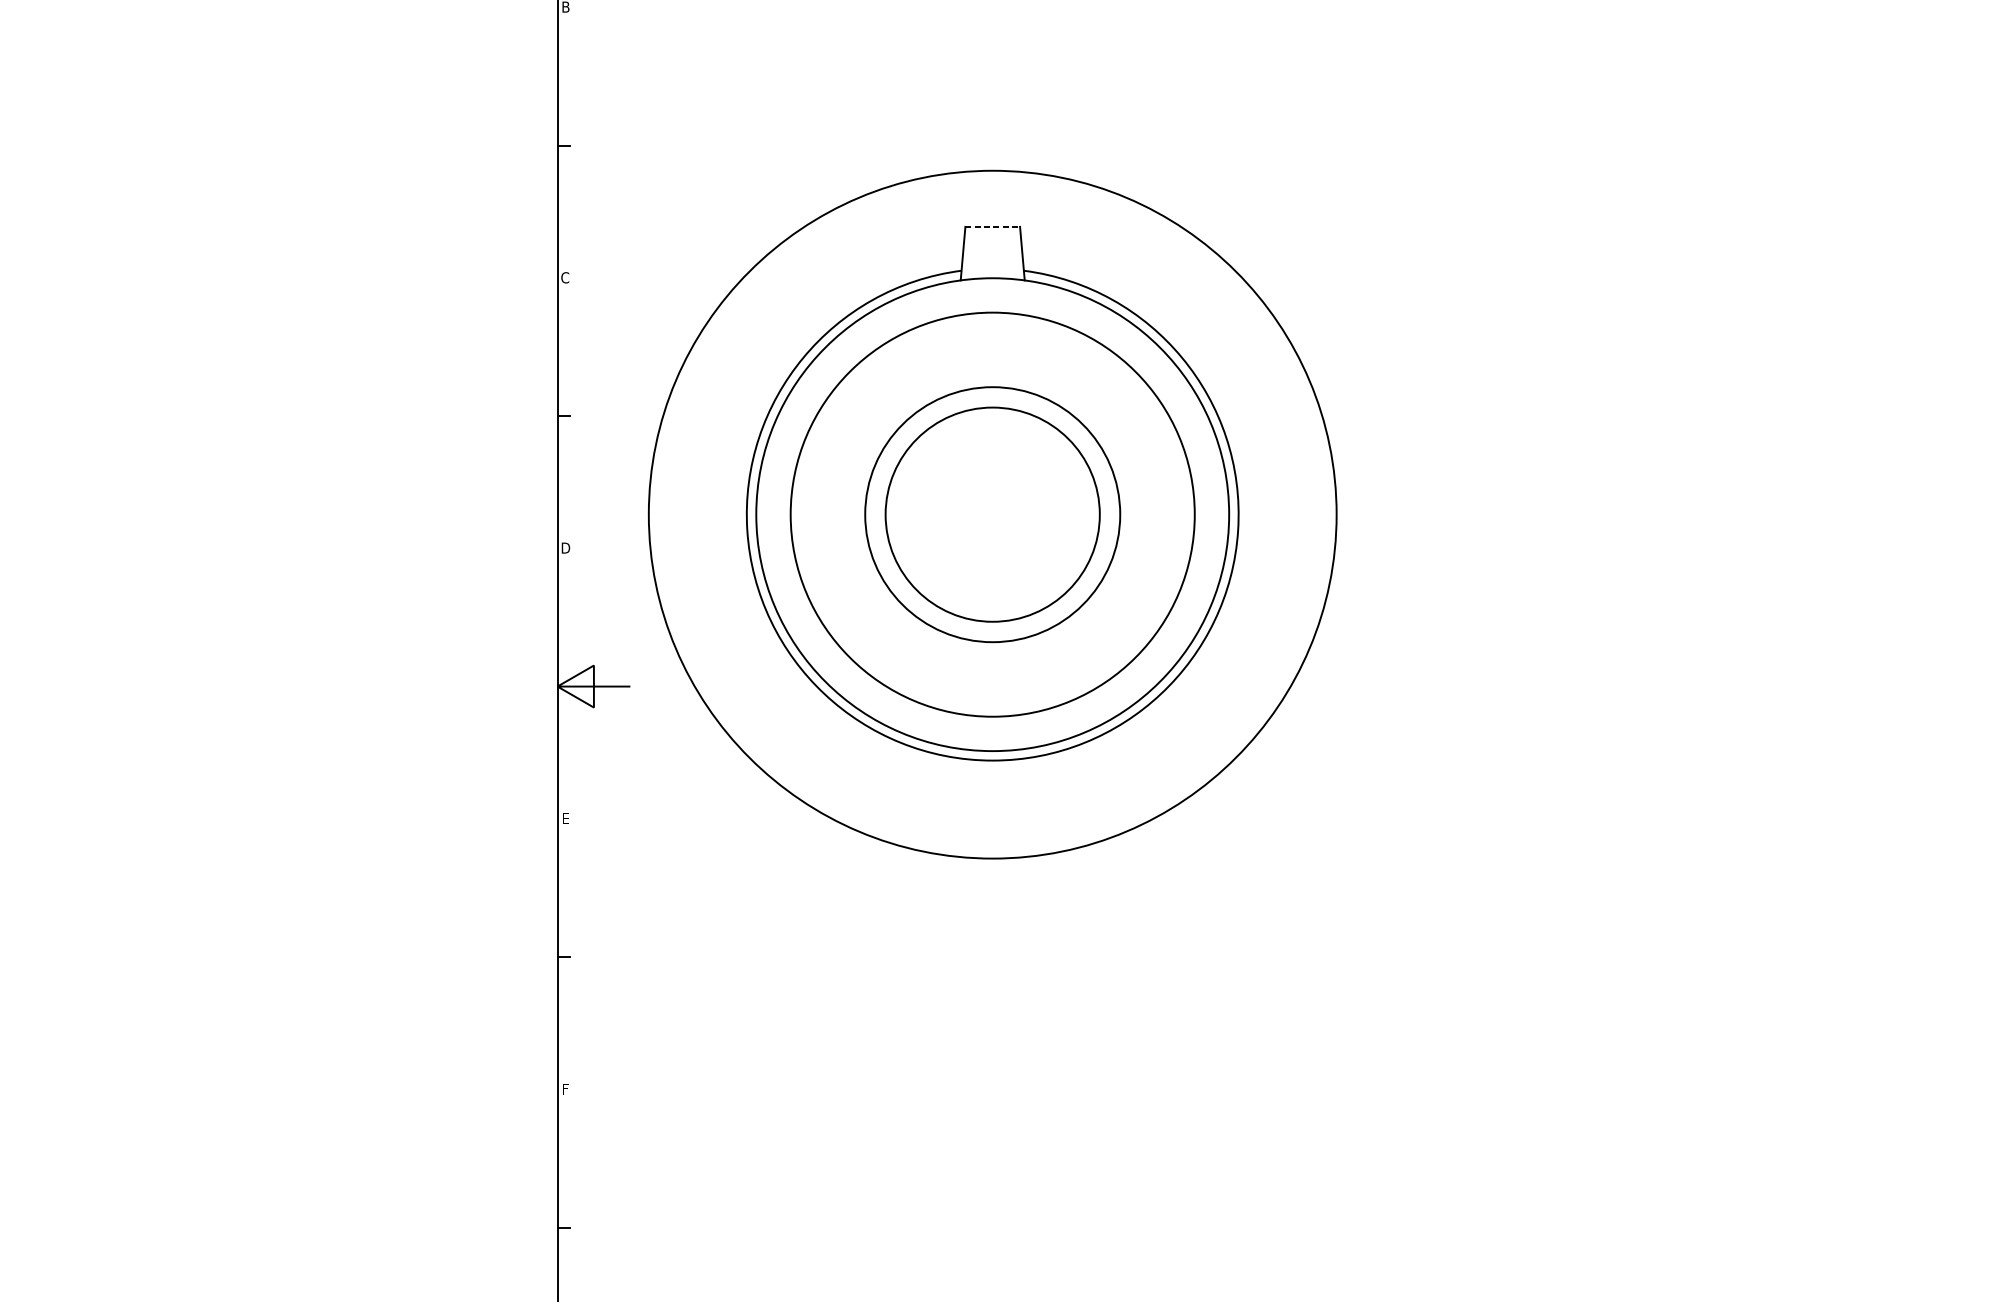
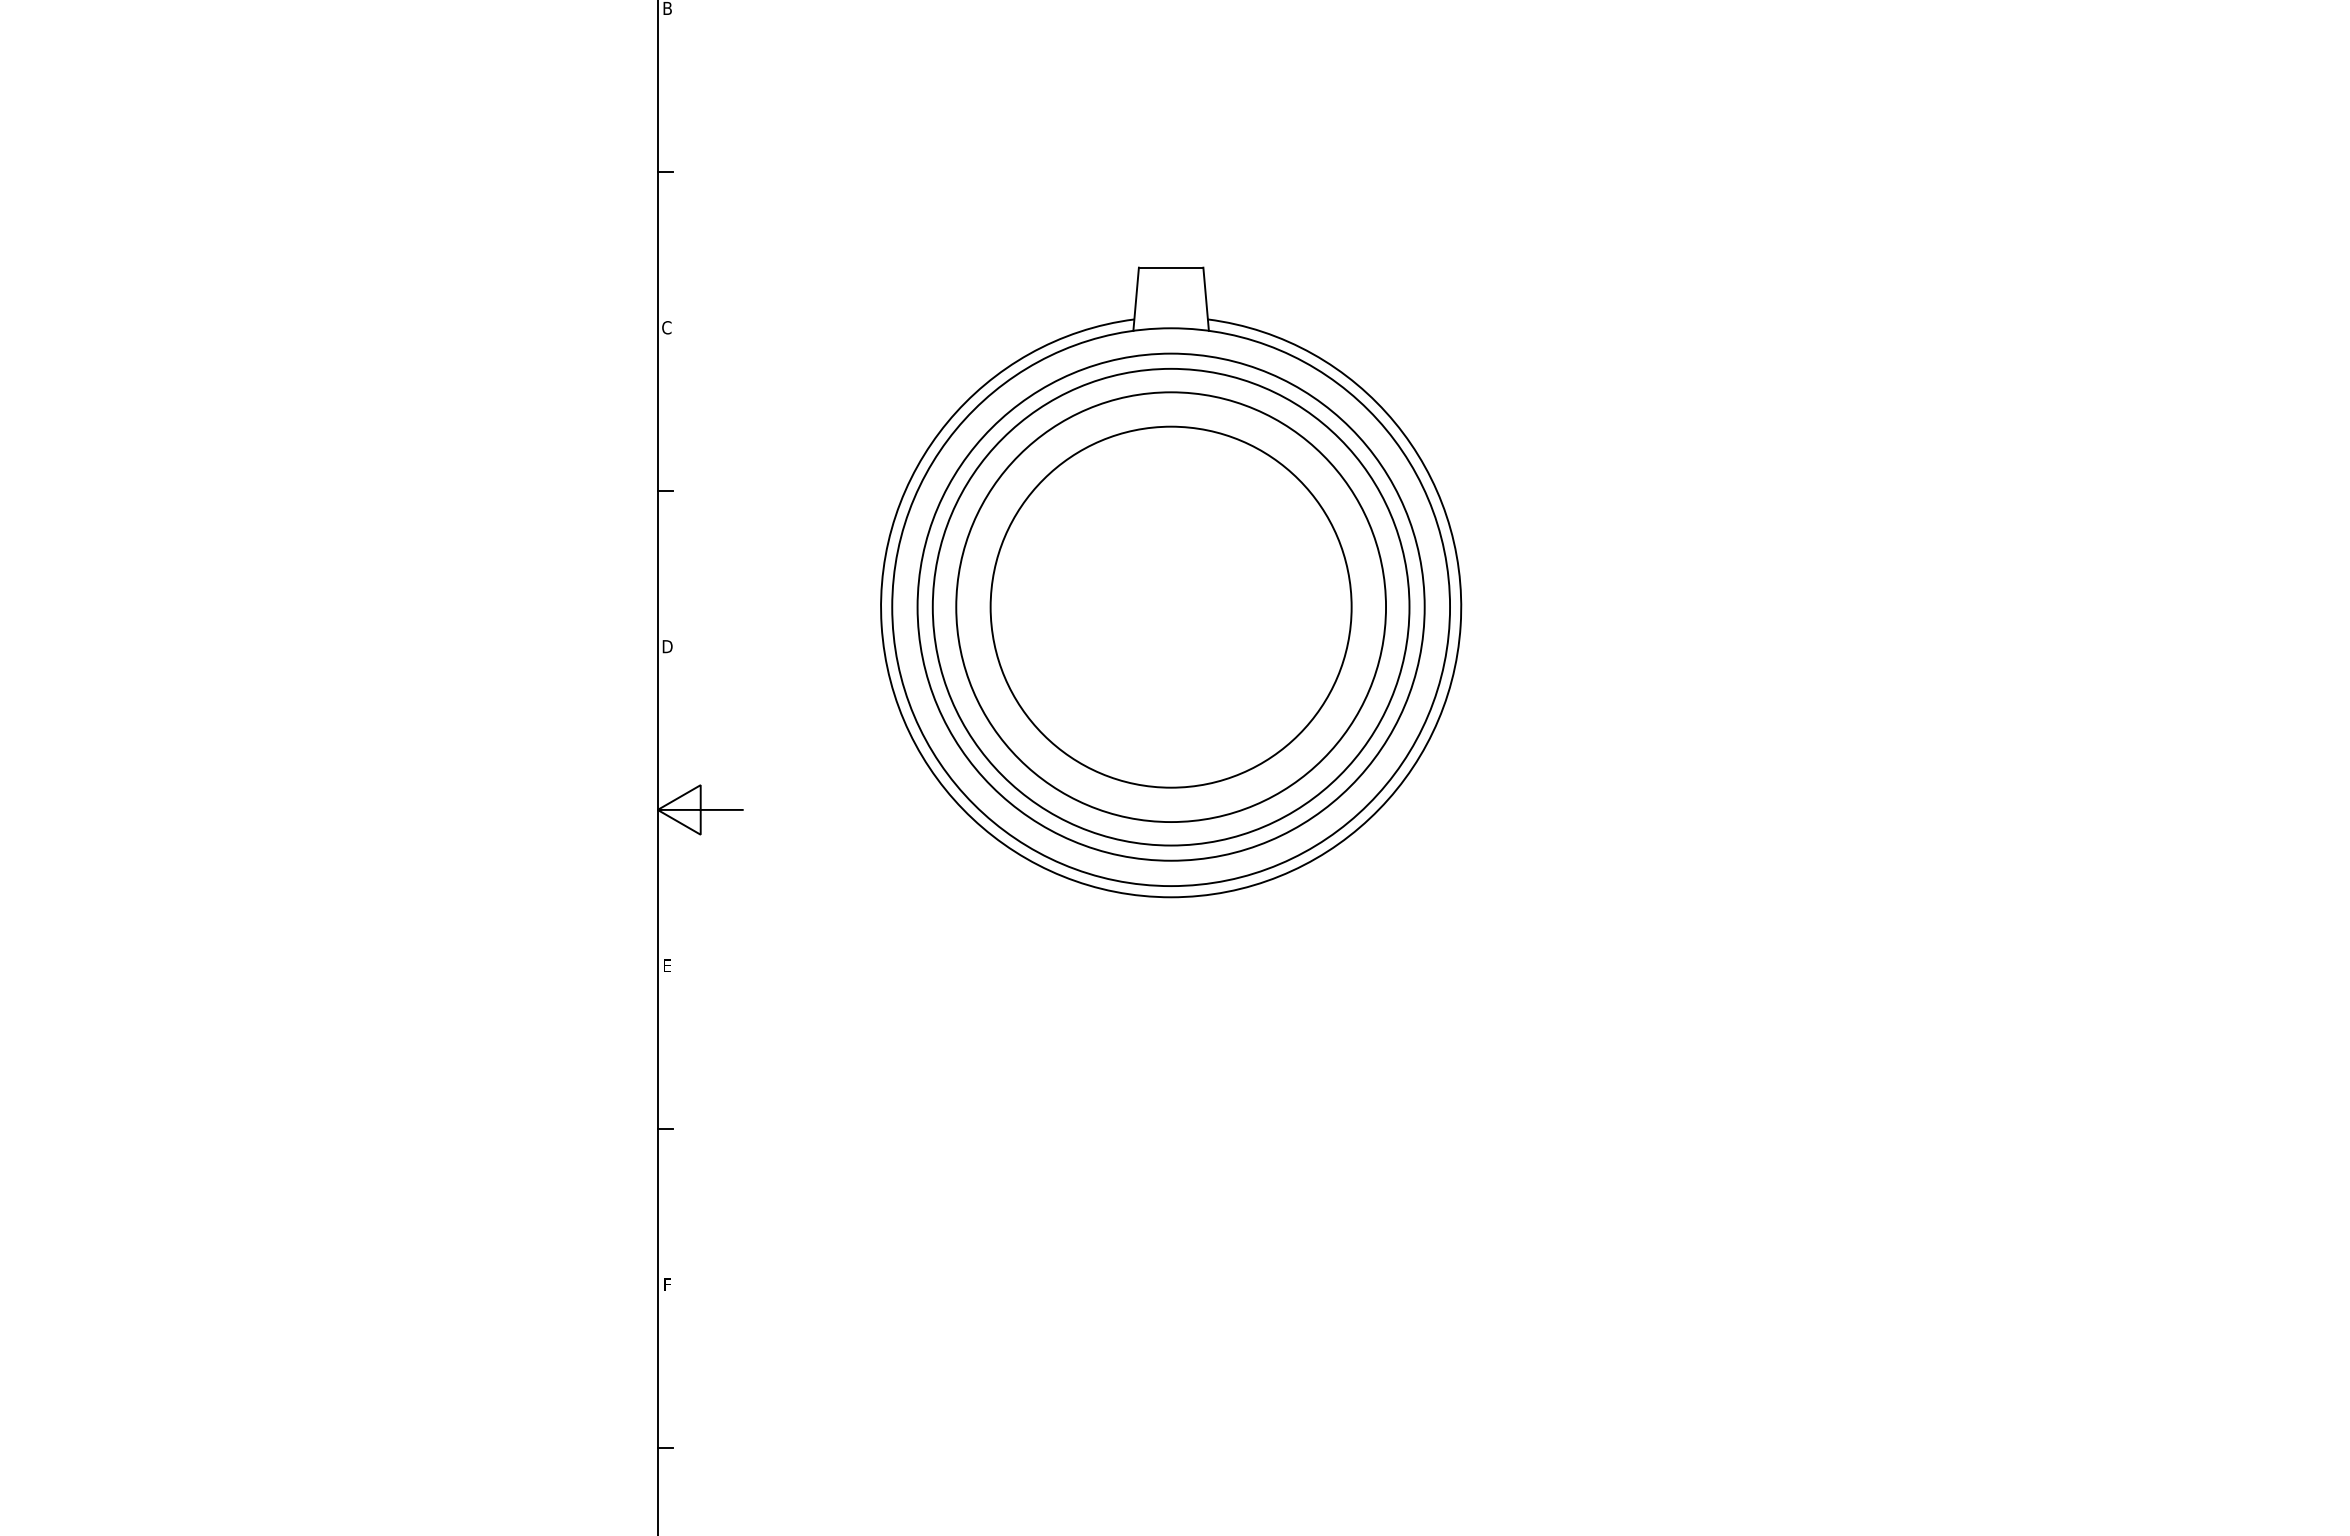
line: (993, 226) -> (1171, 267), dashed -> solid
circle: (992, 514) -> (1170, 606), size x0.62
circle: (992, 514) -> (1170, 606), size x1.43
circle: (993, 514) -> (1171, 607), size x1.43

